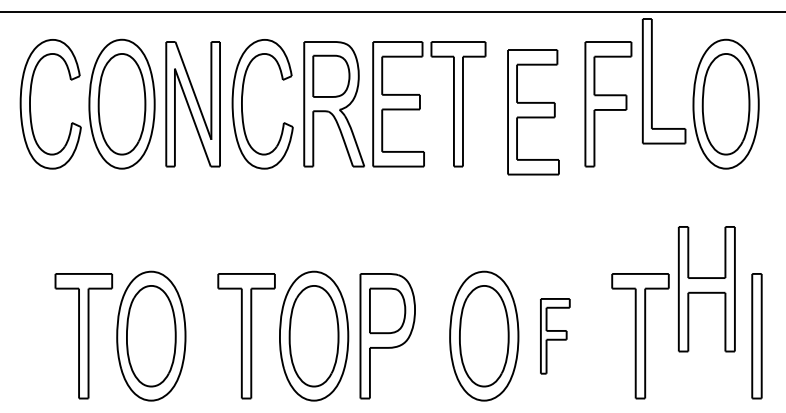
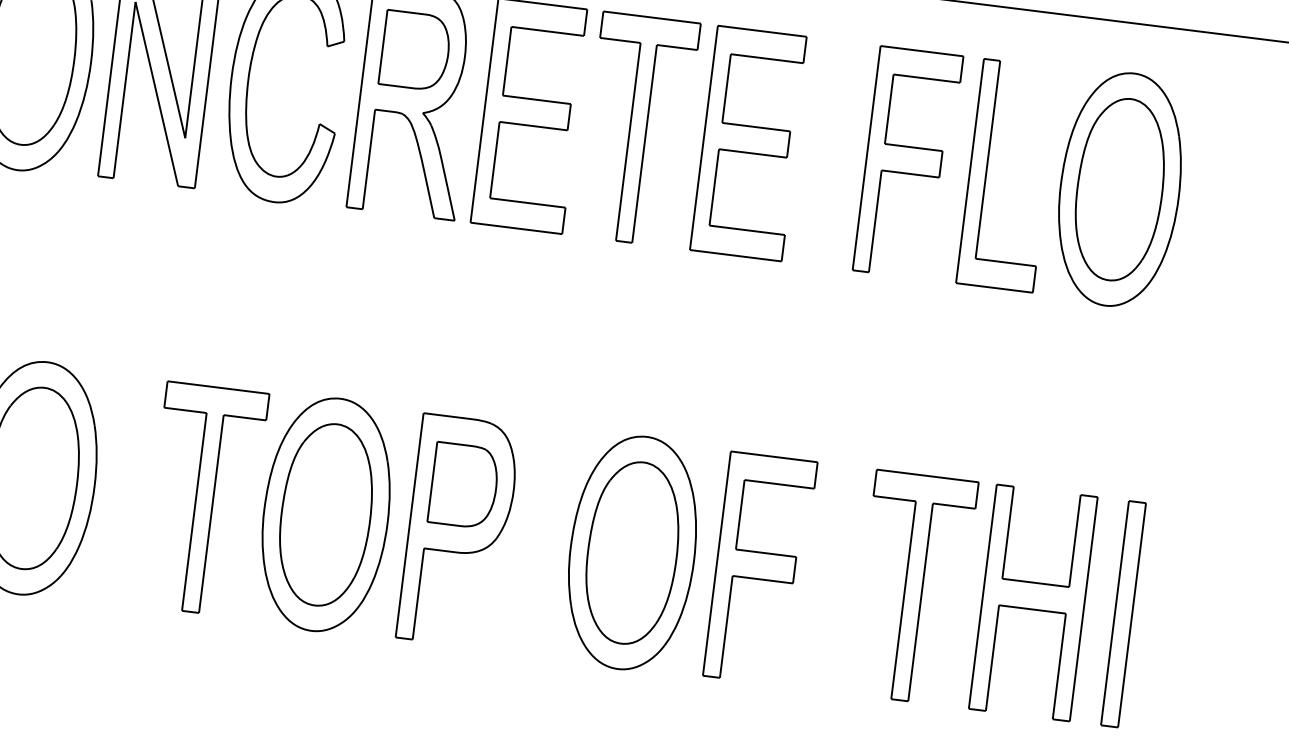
part: (652, 81) -> (987, 173), moved
part: (533, 112) -> (749, 143), moved
part: (706, 289) -> (1032, 603), moved
part: (555, 336) -> (760, 569), size x1.67

